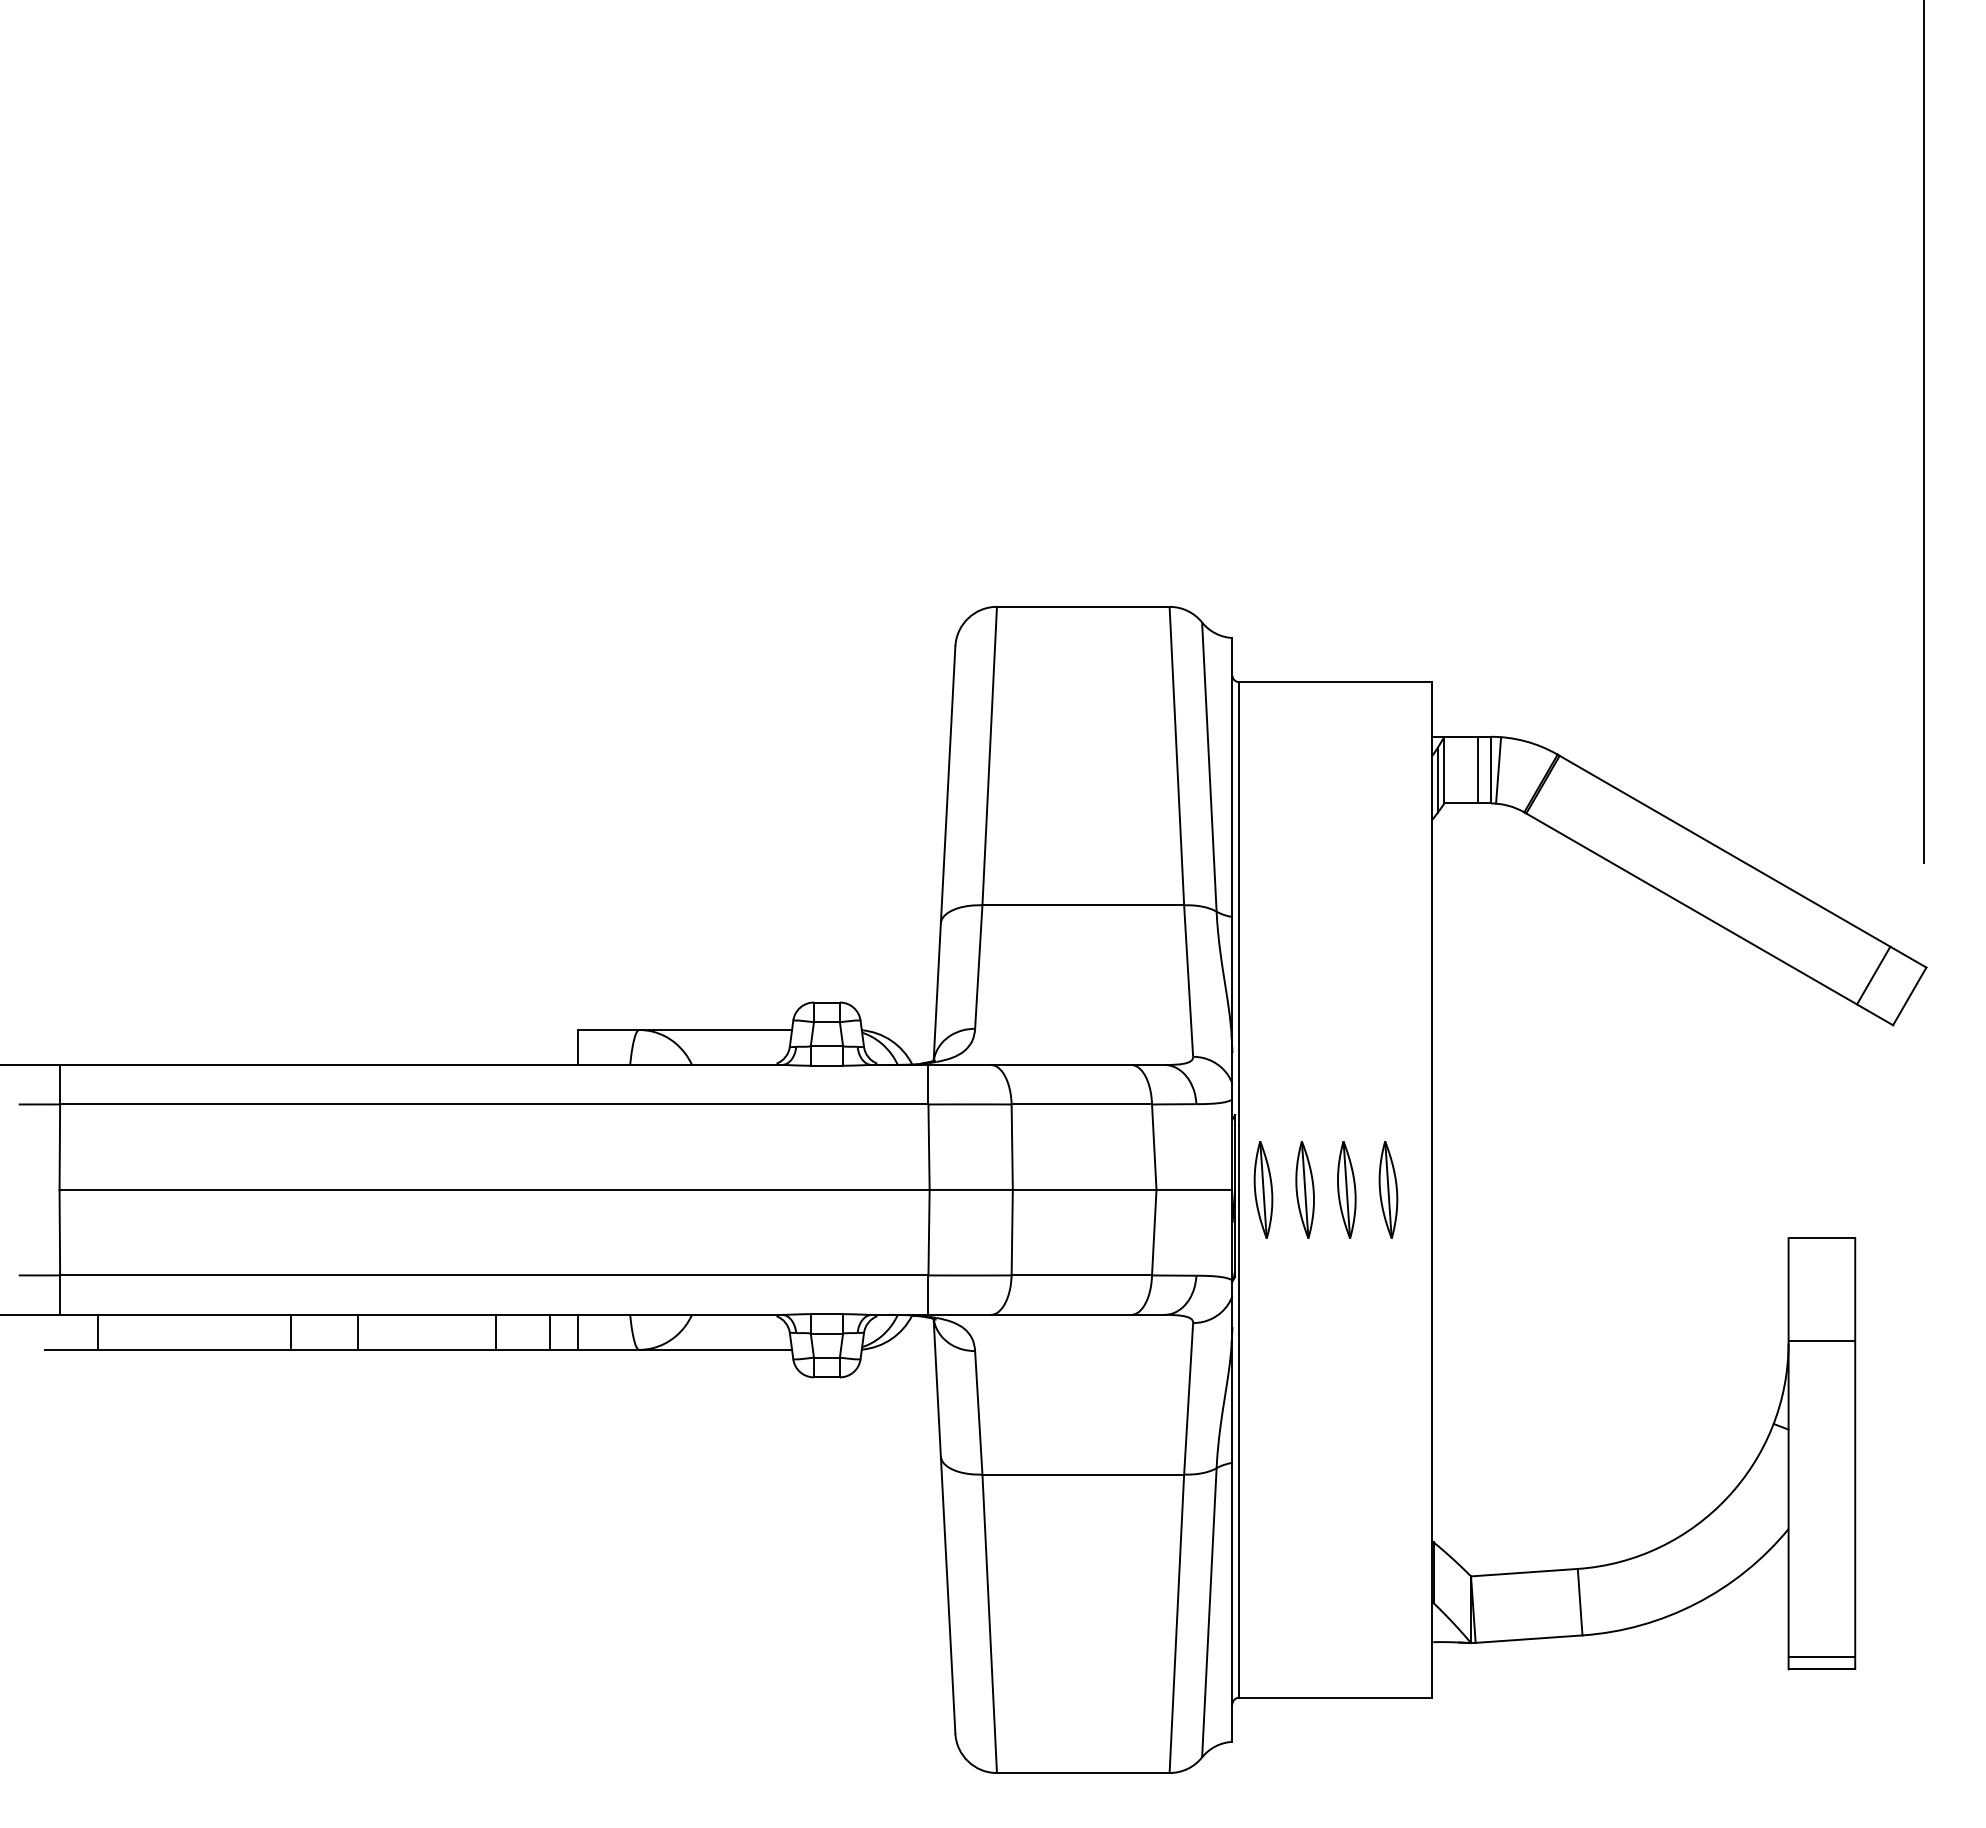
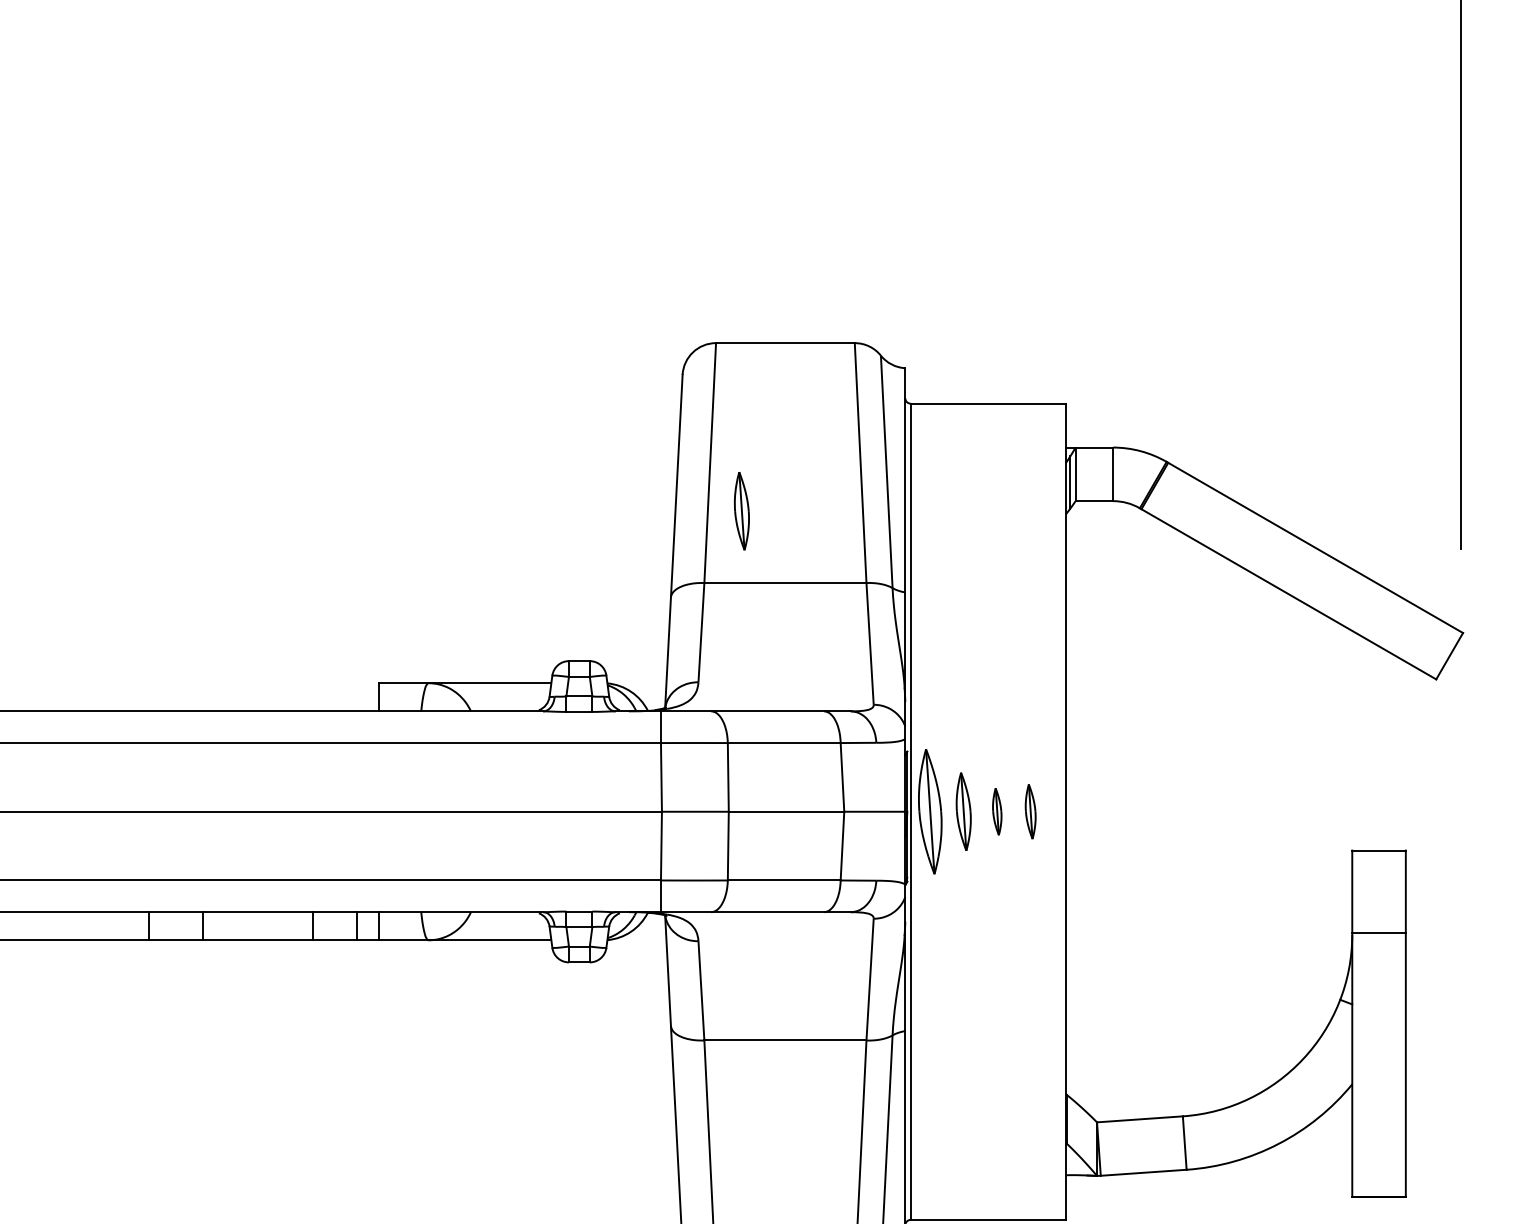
line: (1477, 769) -> (1102, 473), removed
line: (1498, 770) -> (1119, 474), removed
part: (1028, 815) -> (741, 510), added
line: (1873, 975) -> (1420, 639), removed
part: (1263, 1189) -> (930, 811), size x1.6
part: (1346, 1189) -> (996, 811), size x0.6
part: (1388, 1189) -> (1030, 811), size x0.7
line: (1821, 1656) -> (1378, 1186), removed

